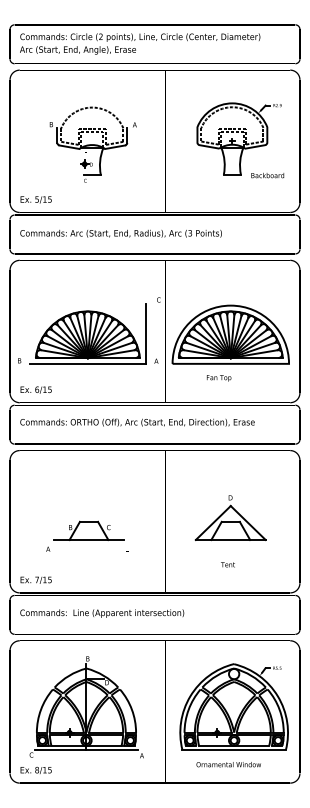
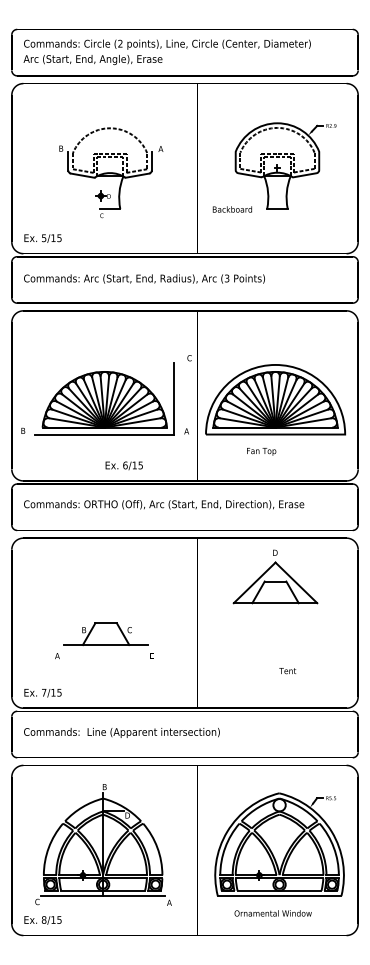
text: (267, 175) -> (232, 209), moved
text: (35, 389) -> (123, 465), moved
part: (230, 518) -> (275, 577), moved
text: (227, 564) -> (287, 670), moved

